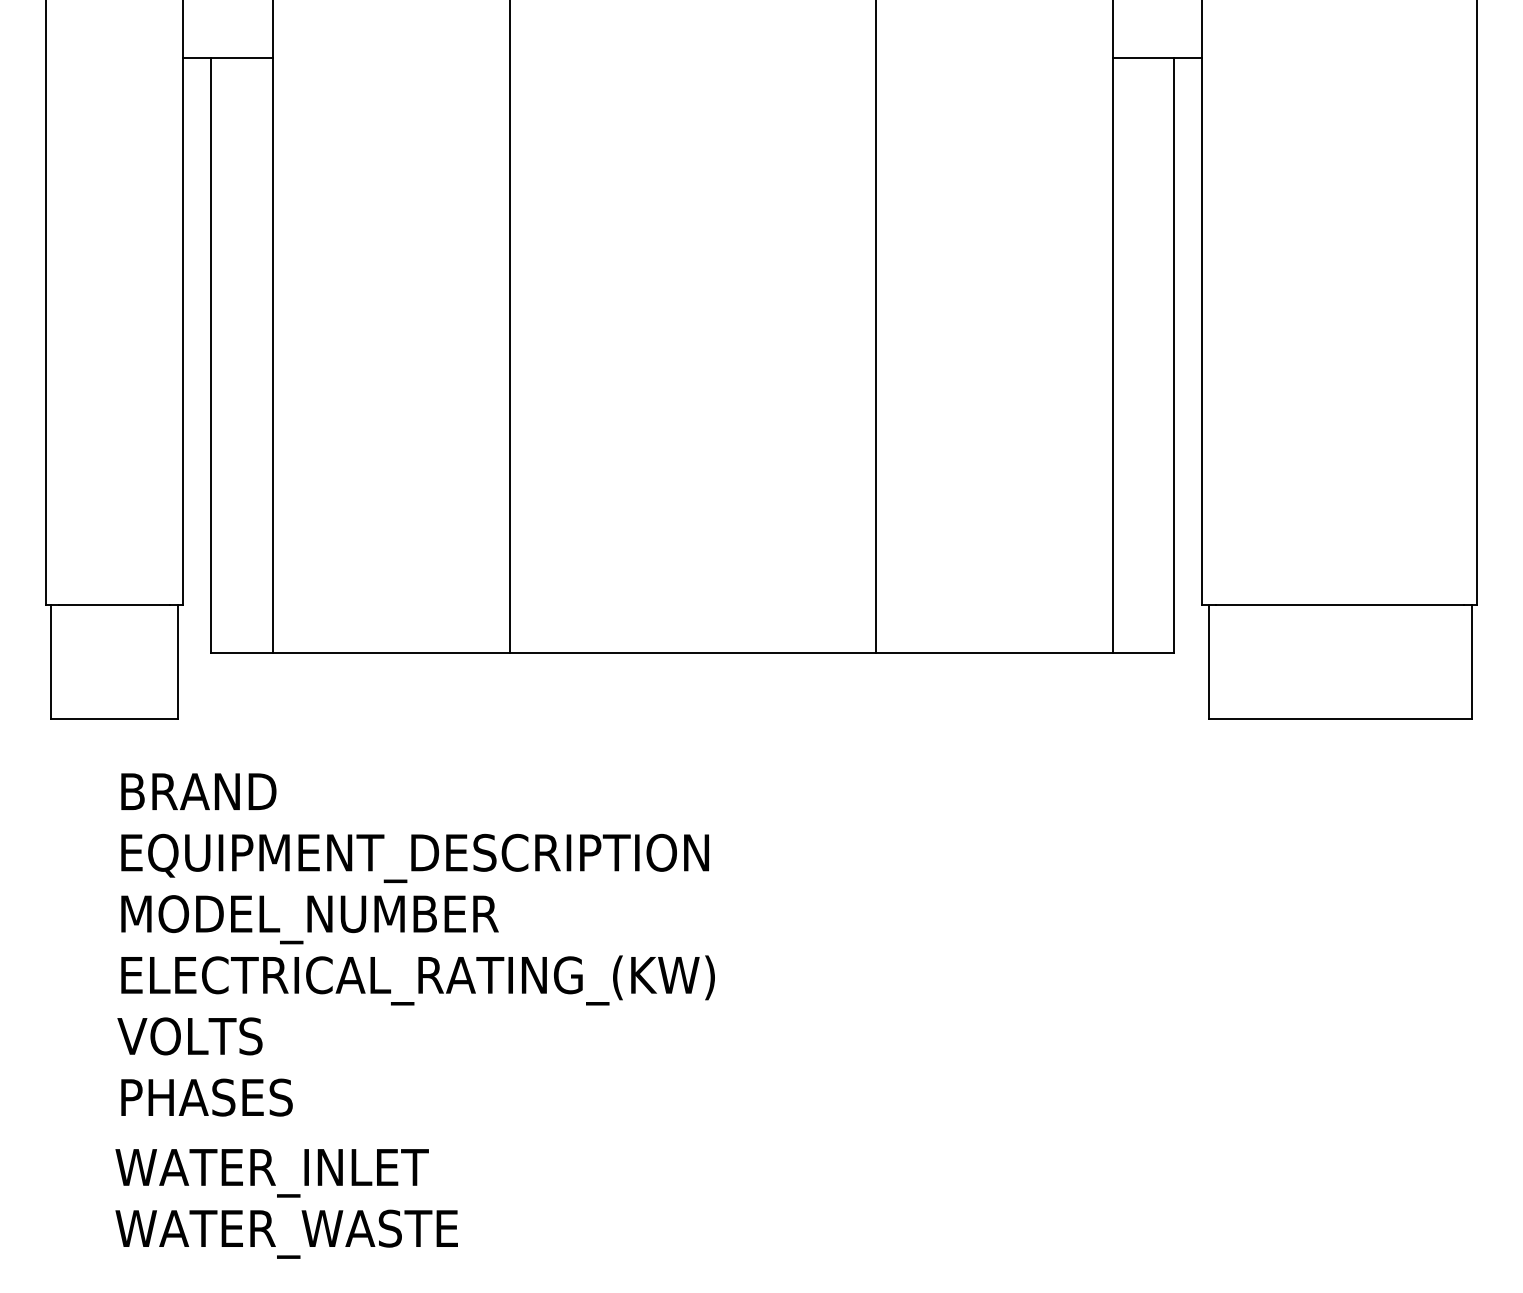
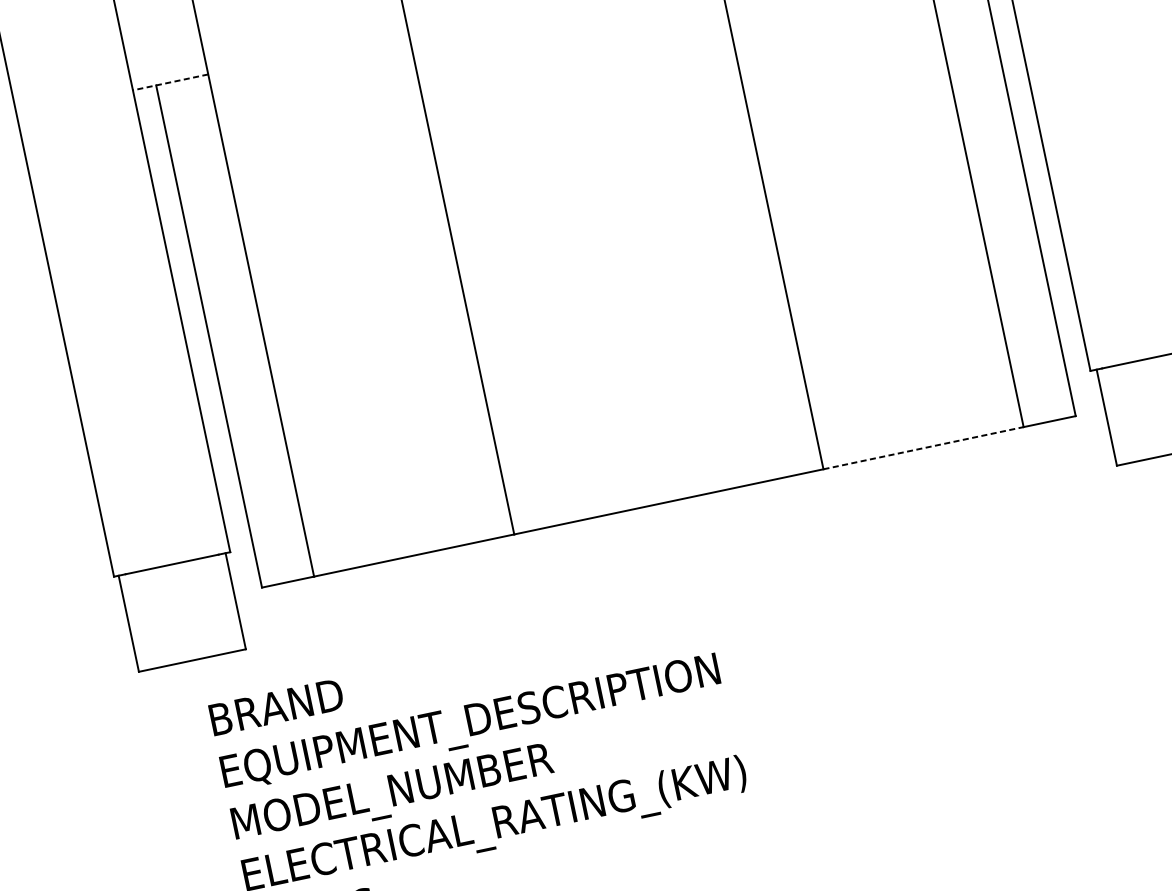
line: (227, 58) -> (170, 82), solid -> dashed
line: (994, 652) -> (923, 447), solid -> dashed

